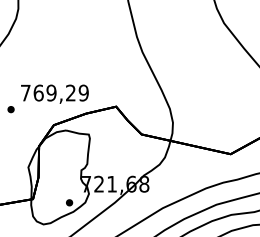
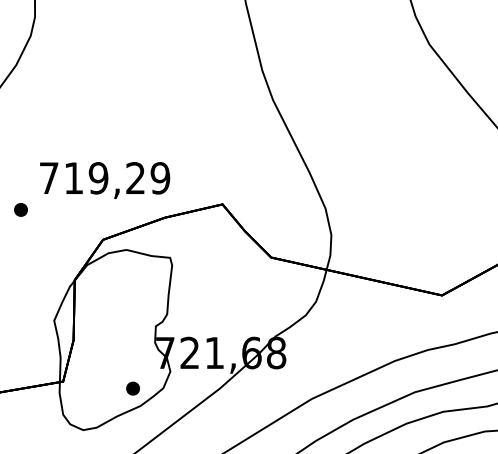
text: (38, 92) -> (73, 177), 769,29 -> 719,29

